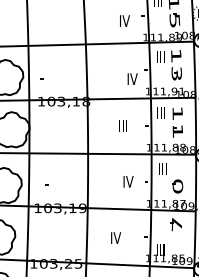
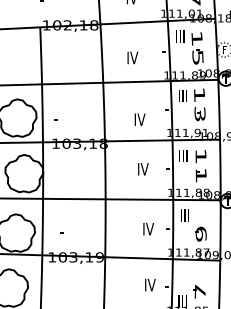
text: (124, 20) -> (132, 57), moved
text: (132, 78) -> (139, 119), moved
text: (123, 125) -> (143, 169), III -> IV
text: (178, 185) -> (201, 233), 0 -> 9
part: (176, 224) -> (199, 291), moved
text: (116, 237) -> (150, 284), moved

